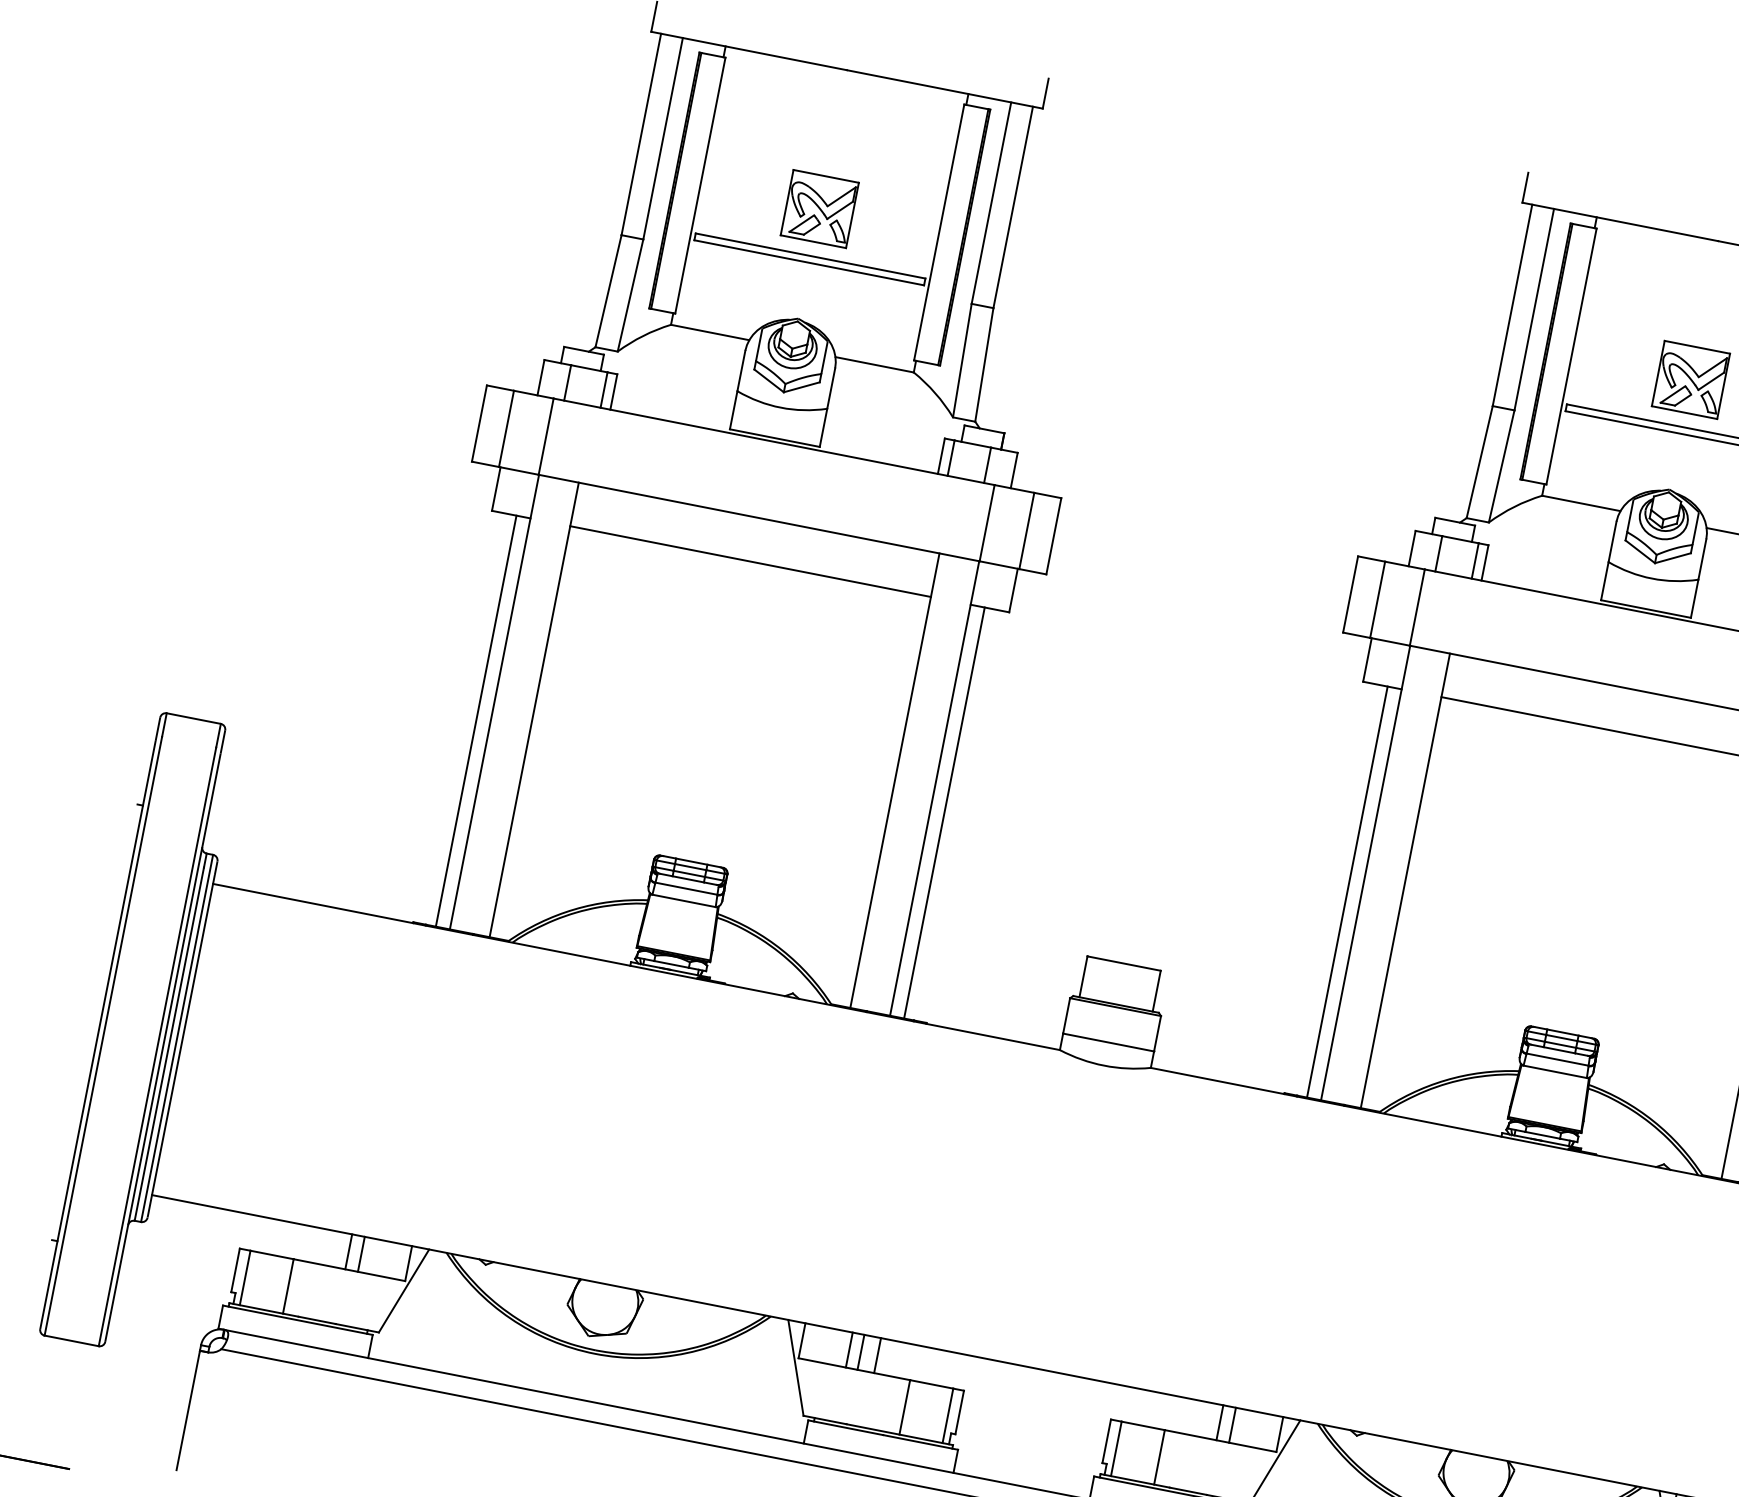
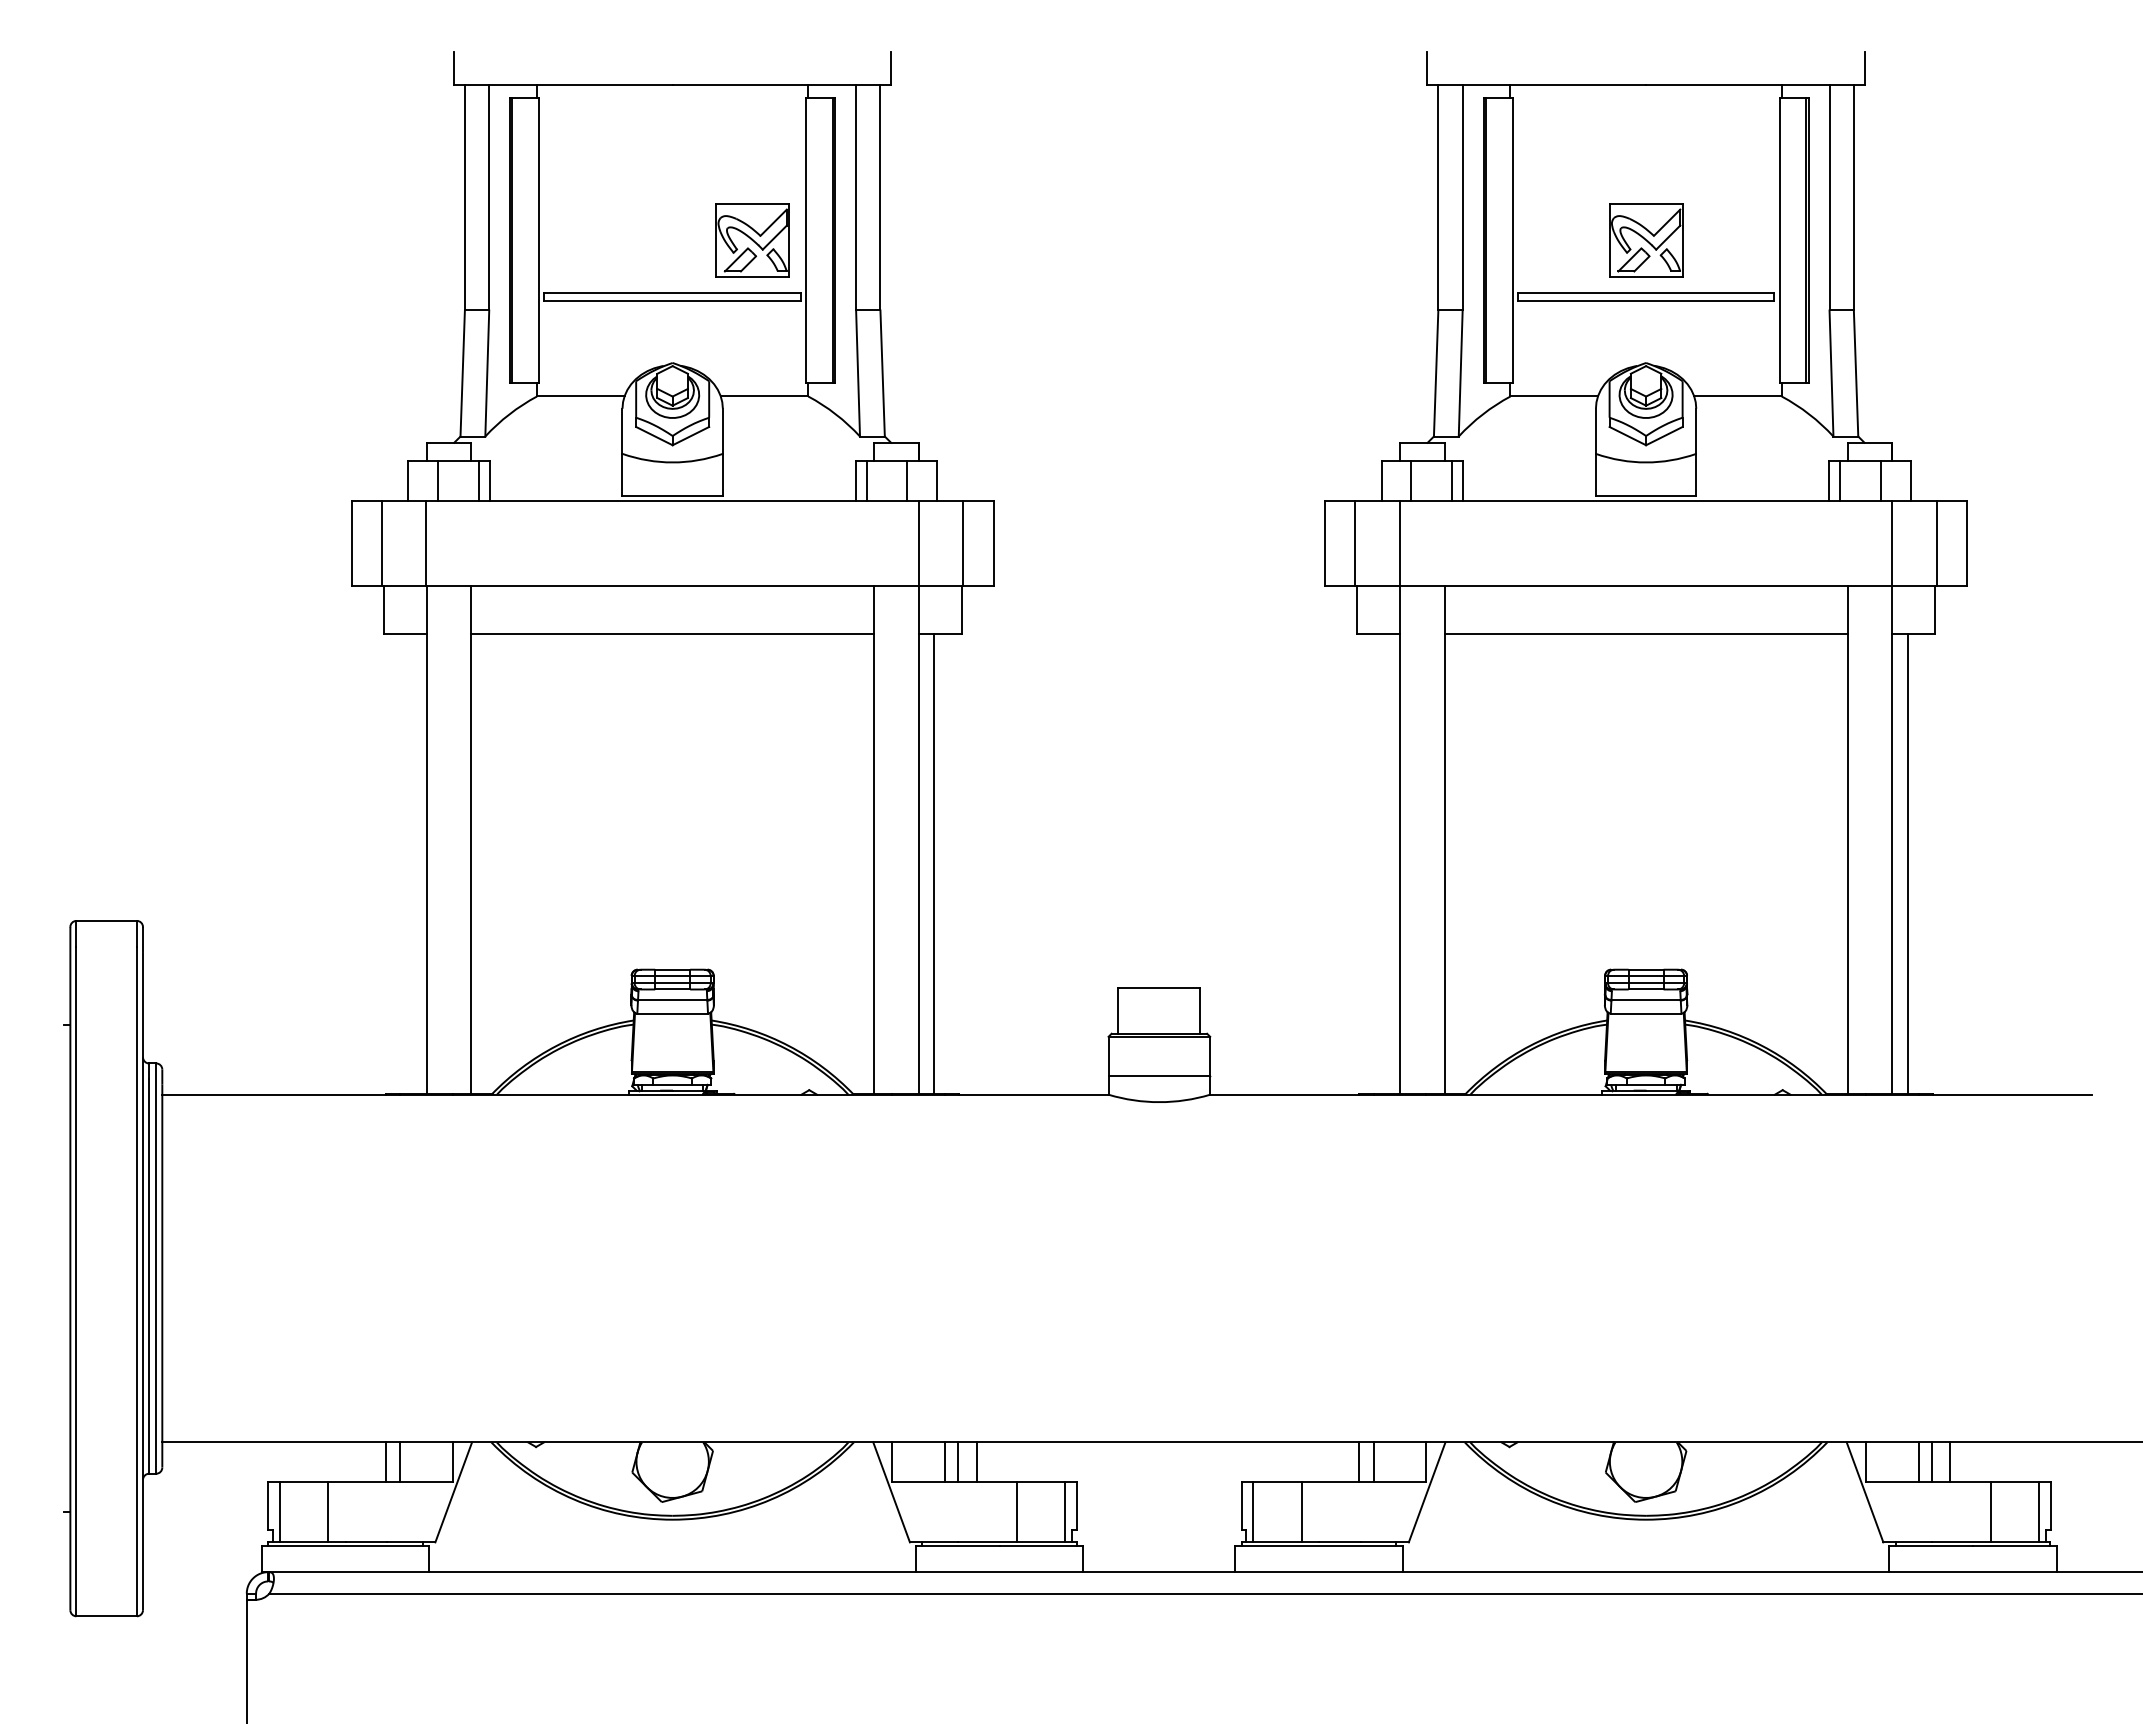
part: (819, 209) -> (752, 240), moved
line: (476, 720) -> (411, 863), removed
line: (1347, 891) -> (1384, 863), removed

